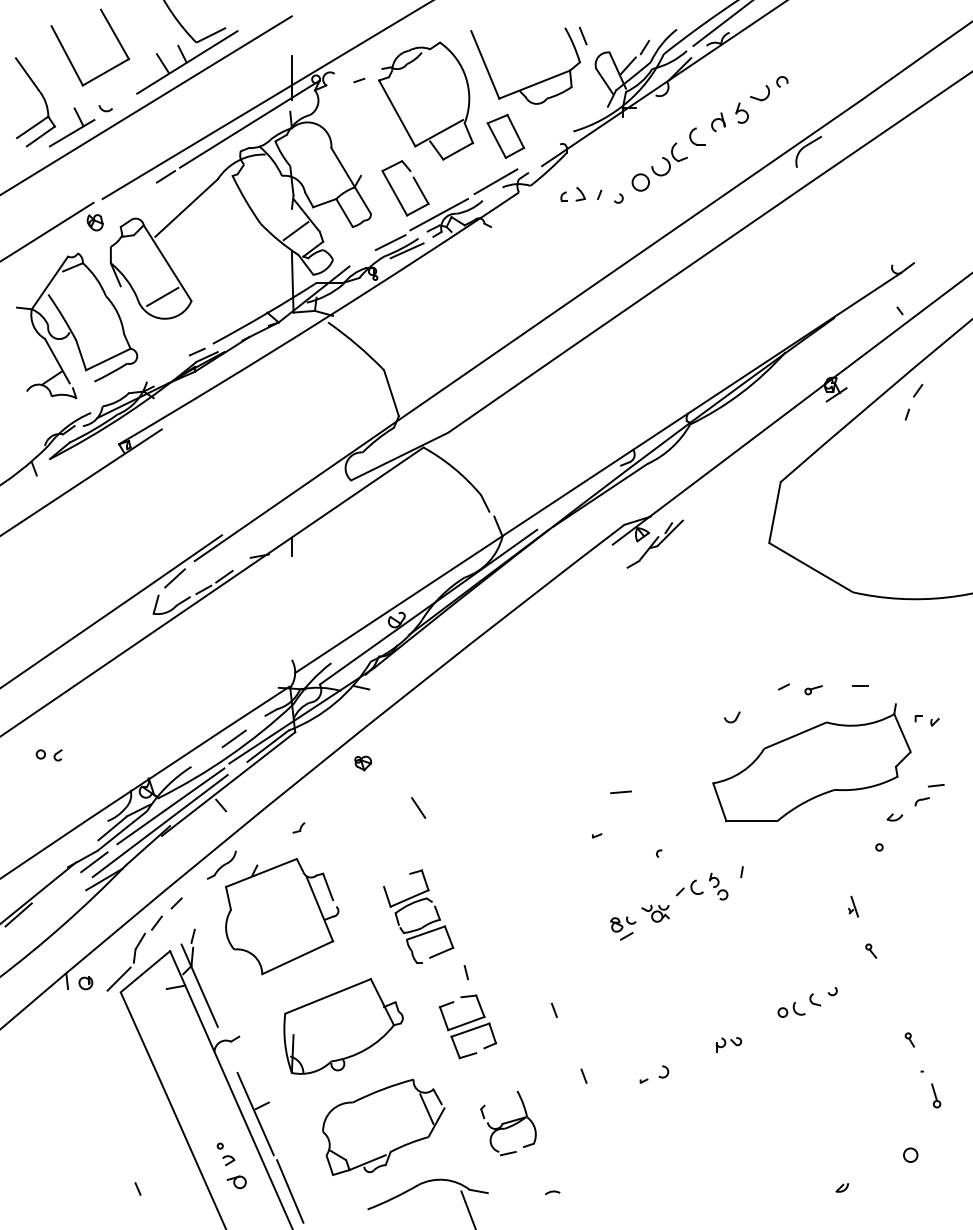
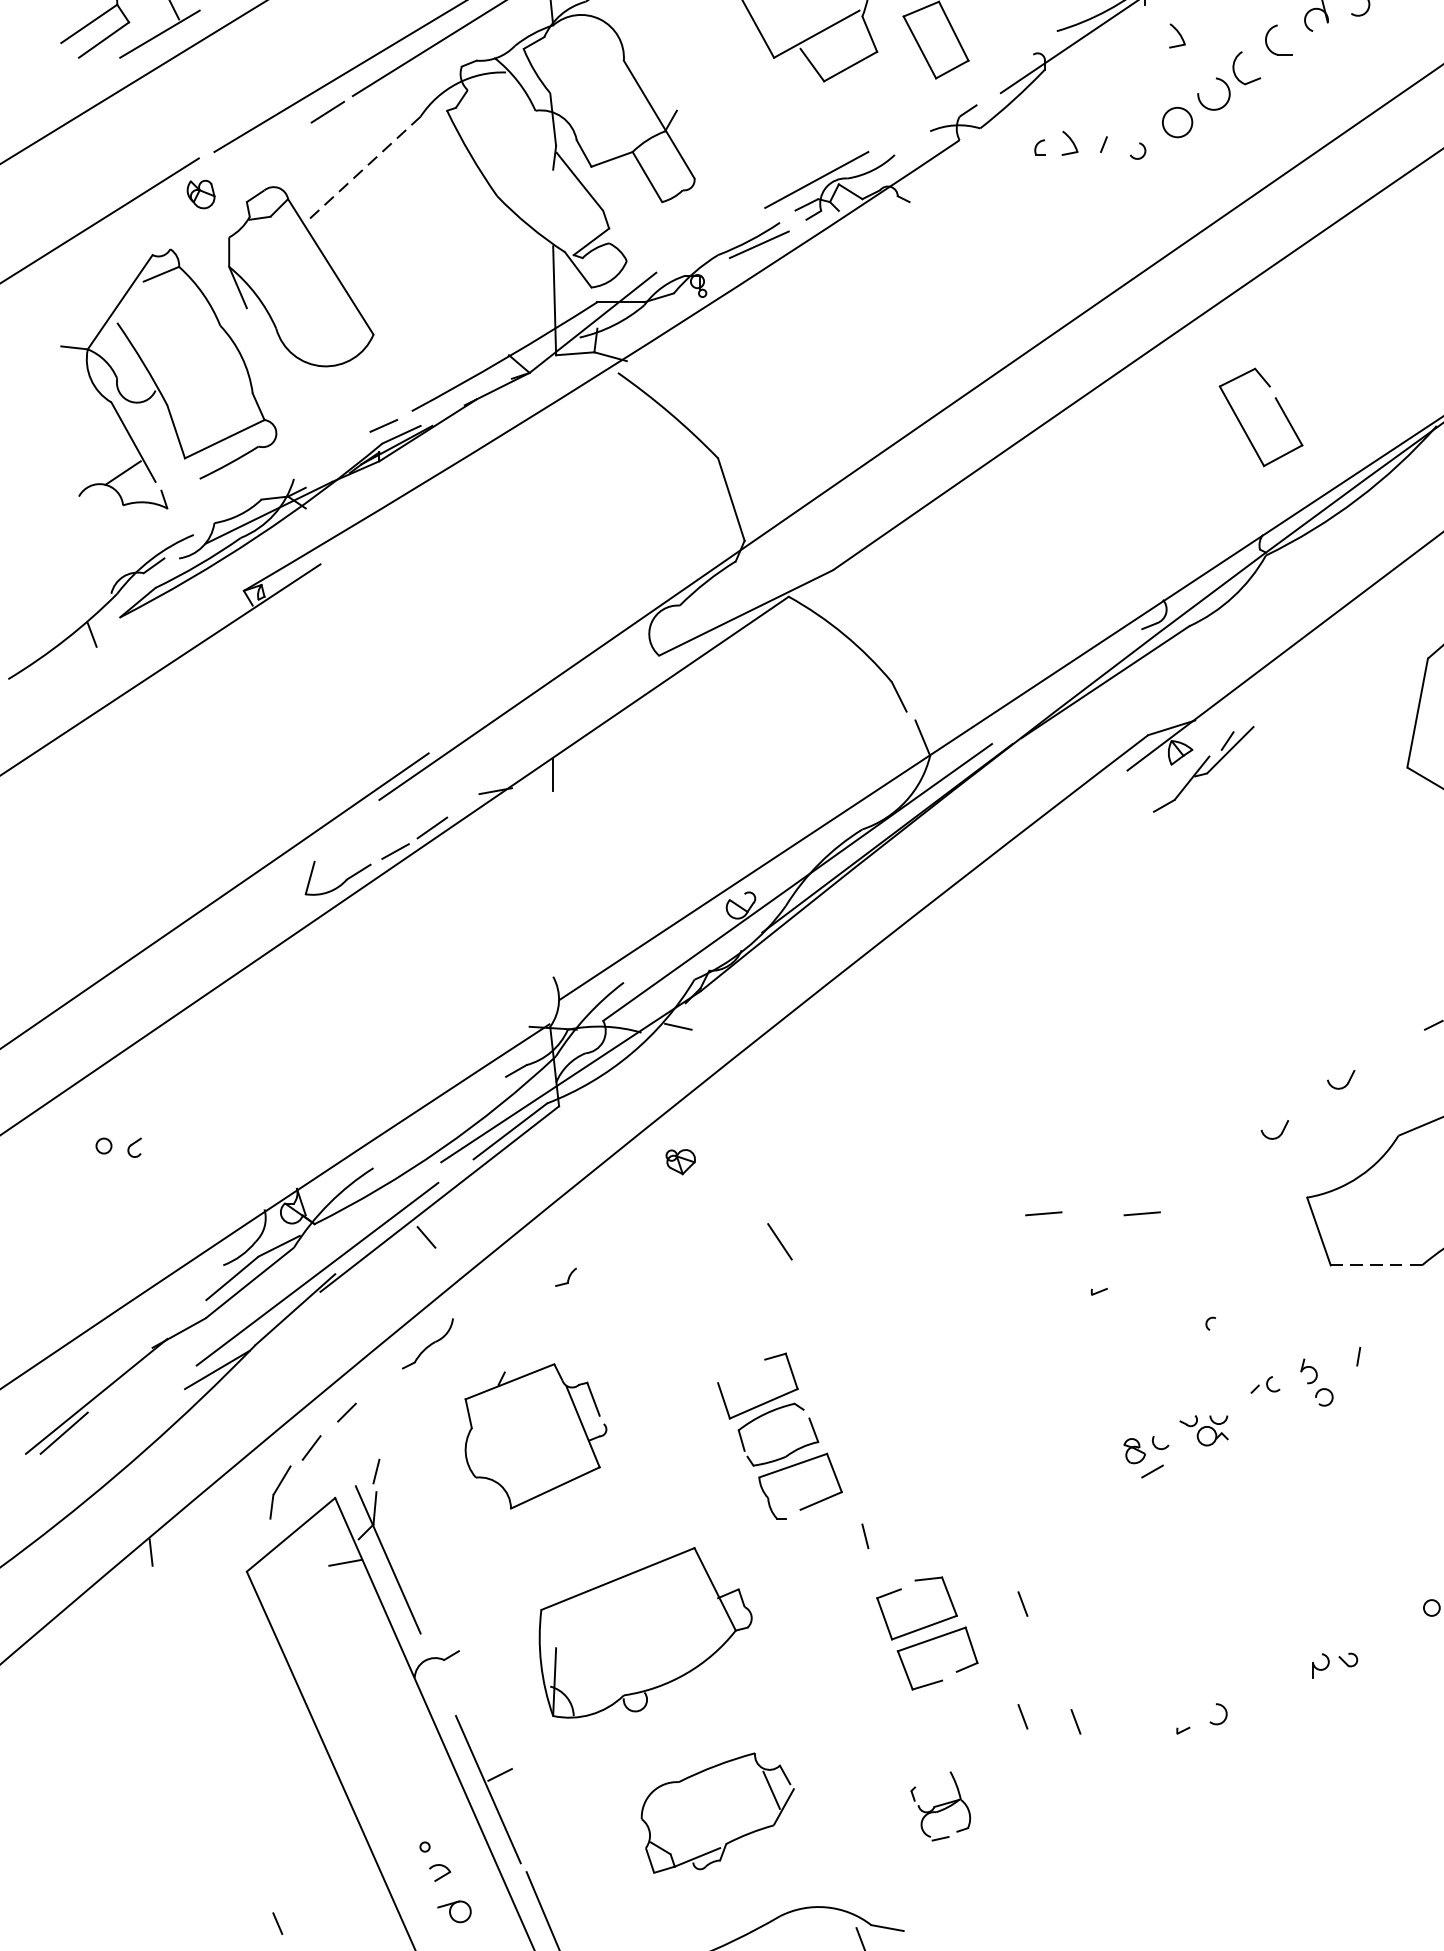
part: (640, 134) -> (1177, 36), added
line: (495, 181) -> (917, 120), removed
part: (397, 195) -> (1246, 430), moved
line: (186, 208) -> (364, 168), solid -> dashed
line: (295, 231) -> (559, 210), removed
line: (390, 242) -> (729, 229), removed
line: (162, 296) -> (321, 326), removed
line: (174, 578) -> (343, 831), removed
line: (233, 738) -> (448, 1117), removed
part: (695, 745) -> (1275, 1129), added
line: (565, 791) -> (1042, 1212), added
line: (170, 806) -> (335, 1239), removed
line: (751, 821) -> (1375, 1266), solid -> dashed
line: (94, 862) -> (199, 1339), removed
part: (689, 887) -> (1264, 1384), size x0.6
part: (282, 916) -> (536, 1436), size x0.7
line: (118, 978) -> (242, 1546), removed
part: (85, 983) -> (183, 1555), removed
part: (467, 1026) -> (926, 1632), moved
line: (553, 1072) -> (1021, 1715), added
part: (508, 1123) -> (940, 1806), size x0.6
part: (383, 1126) -> (717, 1811), size x0.7
arc: (552, 1192) -> (1019, 1929), removed

